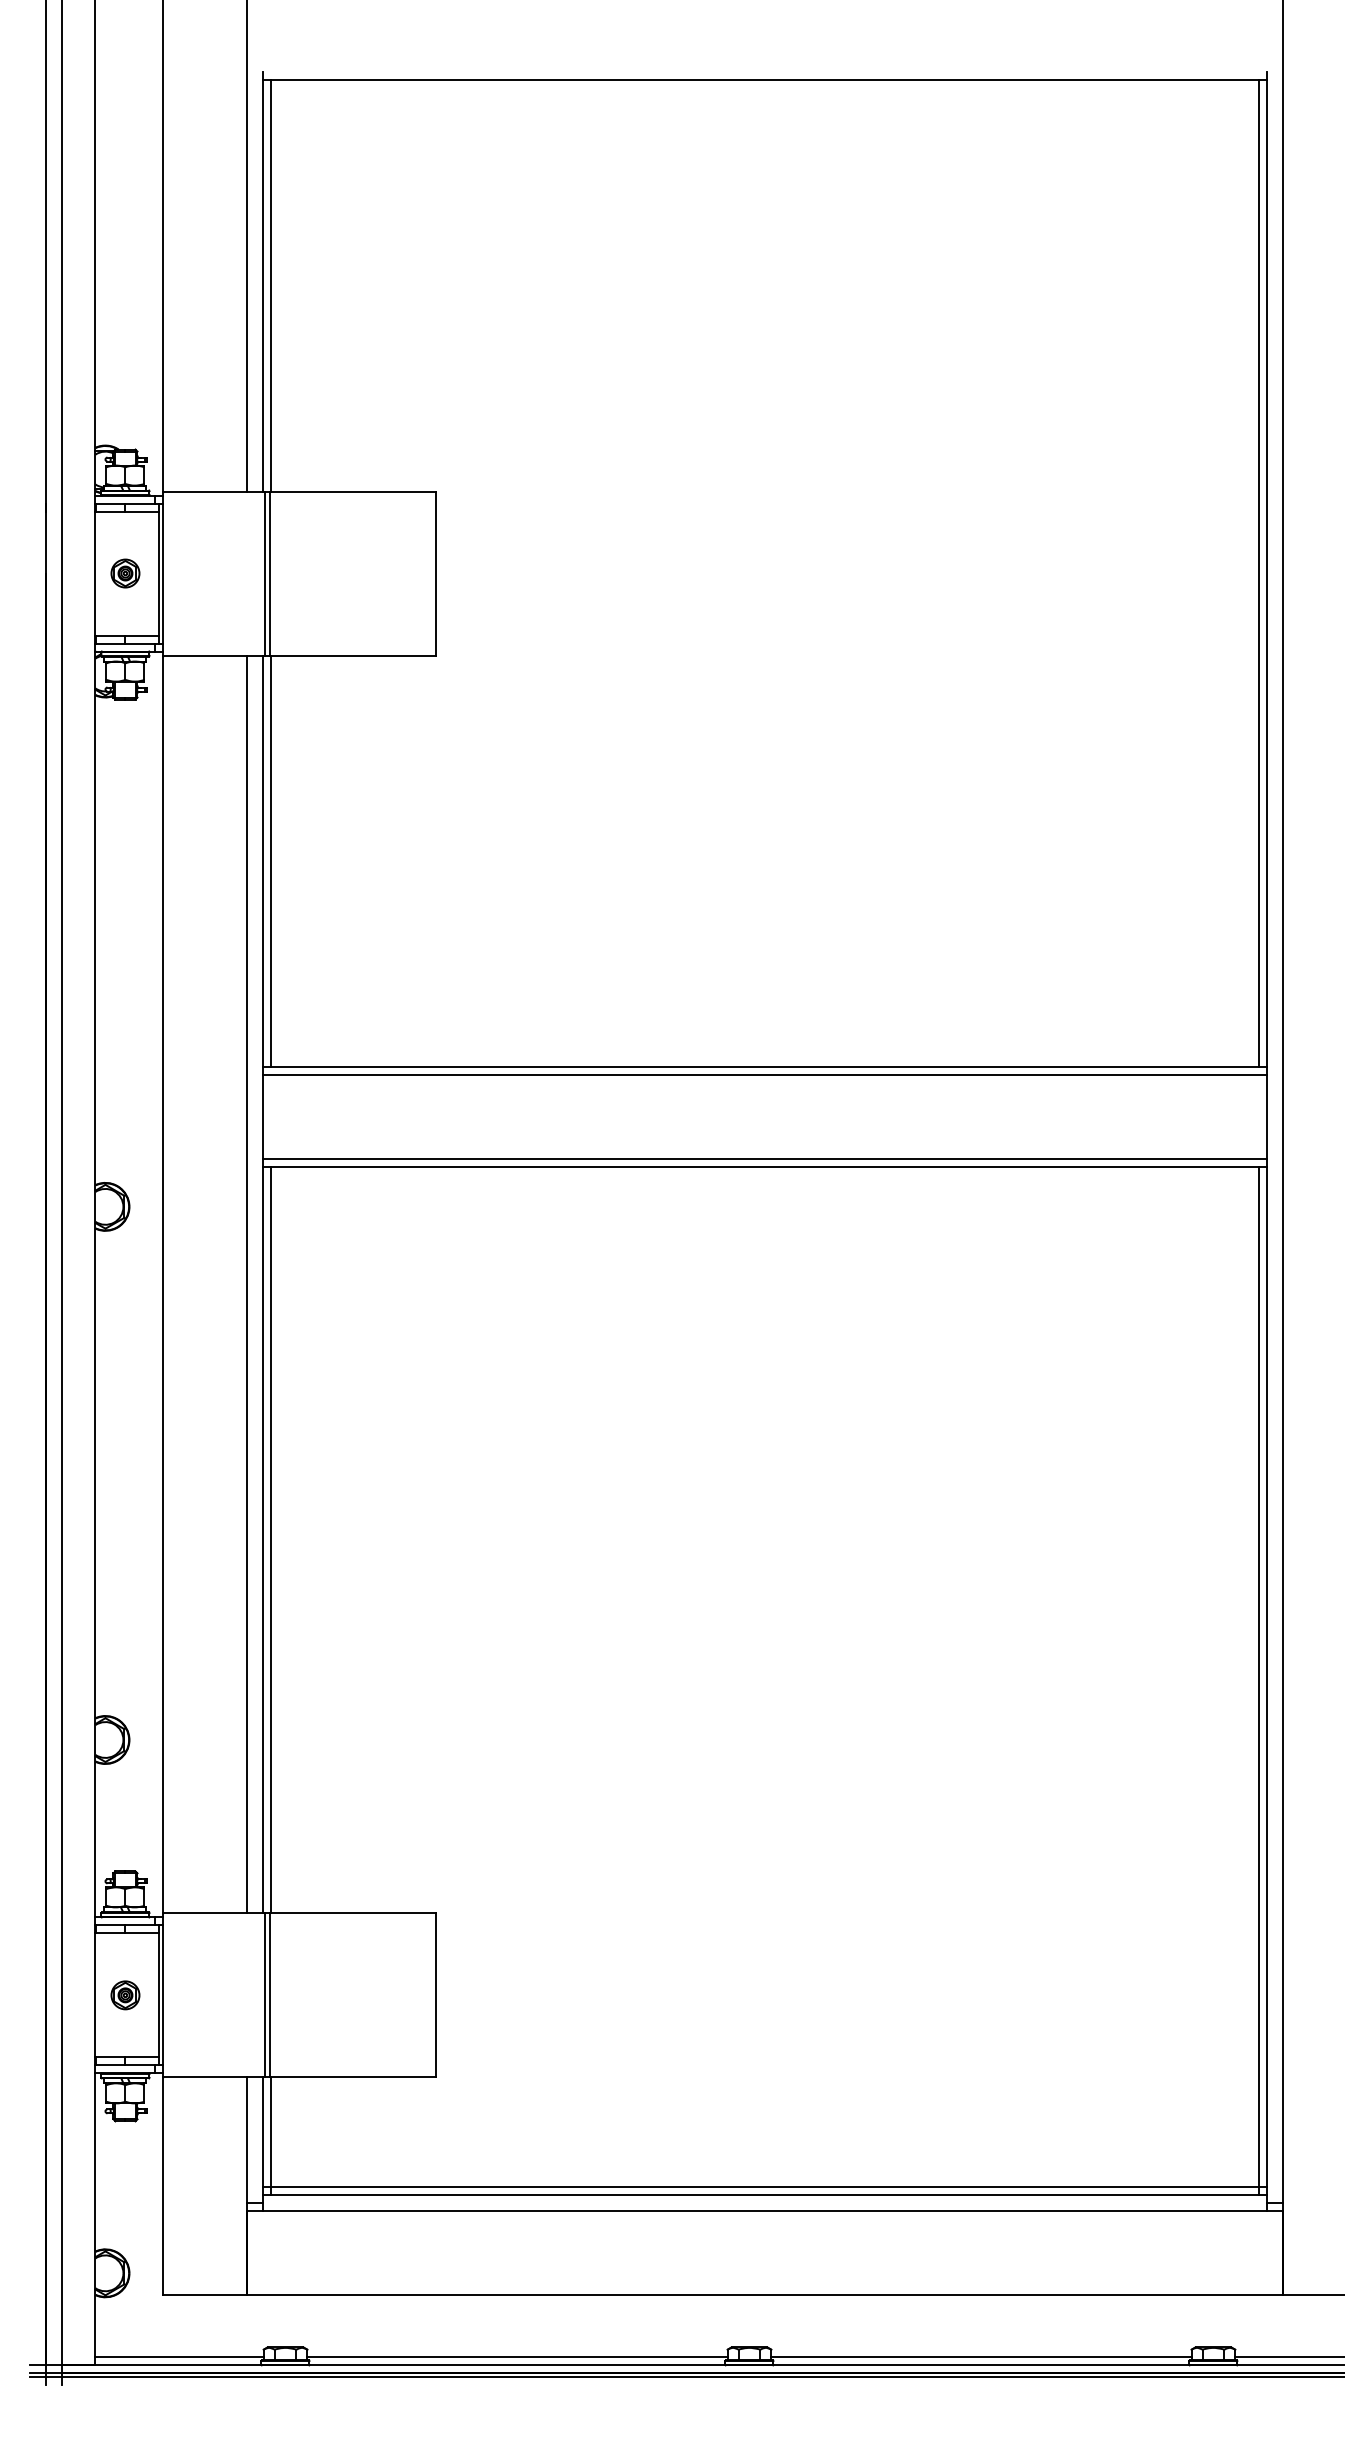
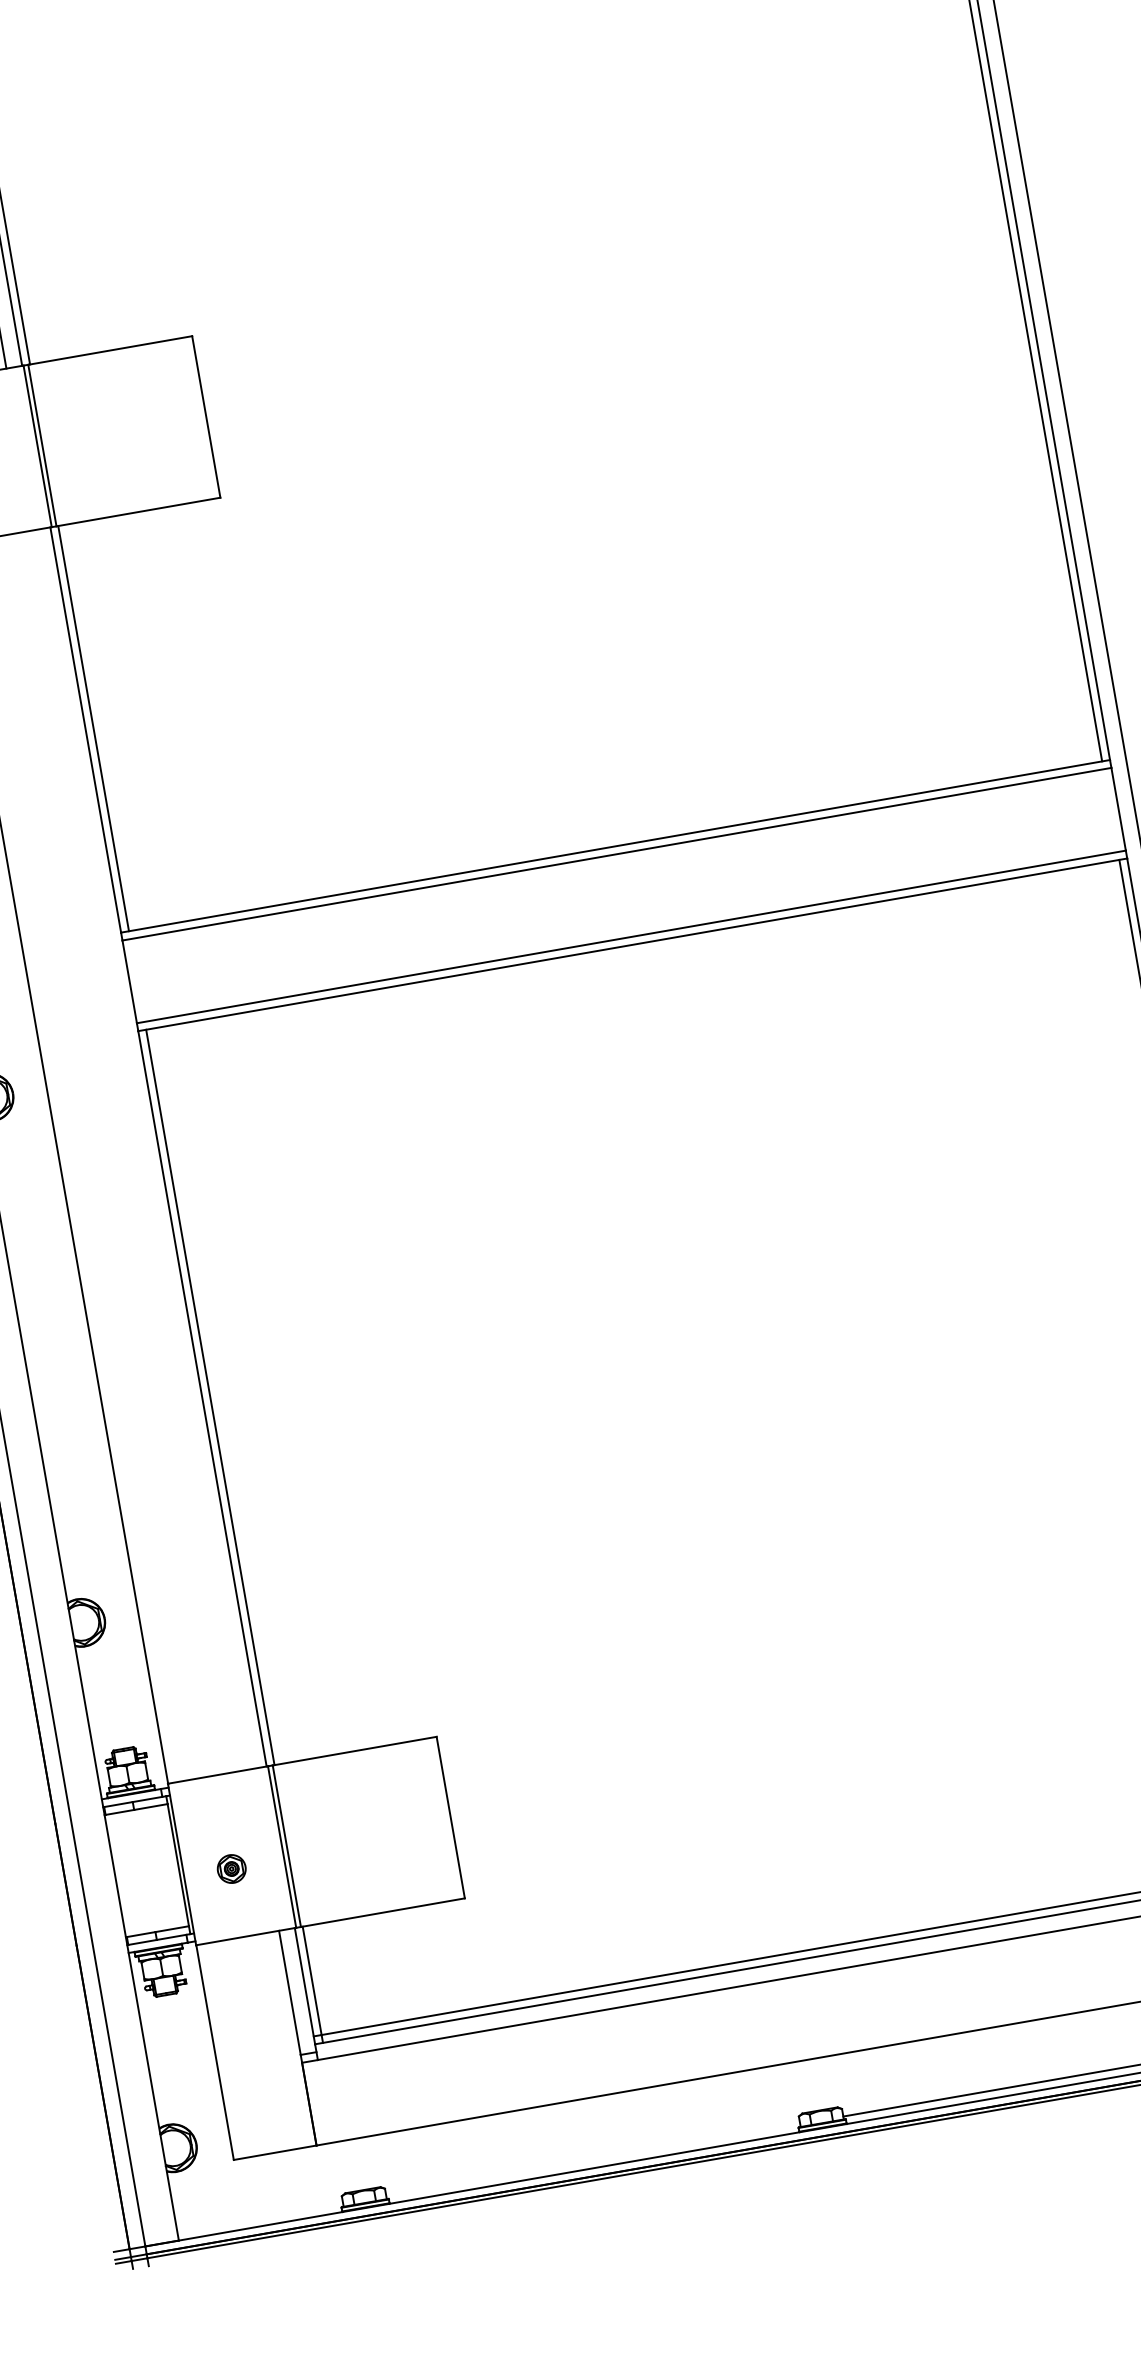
line: (247, 1284) -> (142, 1149), removed
part: (125, 1995) -> (231, 1869), moved
line: (179, 2357) -> (260, 2218), removed
line: (517, 2357) -> (593, 2160), removed

